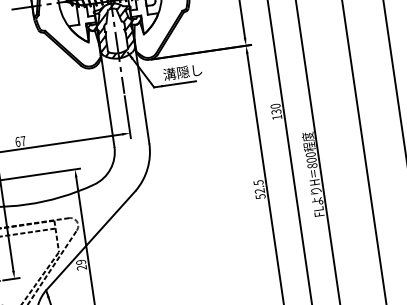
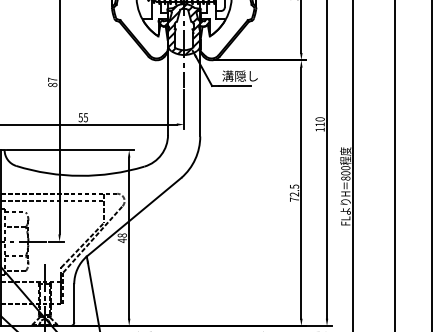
text: (275, 111) -> (319, 124), 130 -> 110
text: (20, 141) -> (83, 117), 67 -> 55
text: (260, 196) -> (294, 199), 52.5 -> 72.5
text: (80, 264) -> (121, 237), 29 -> 48

